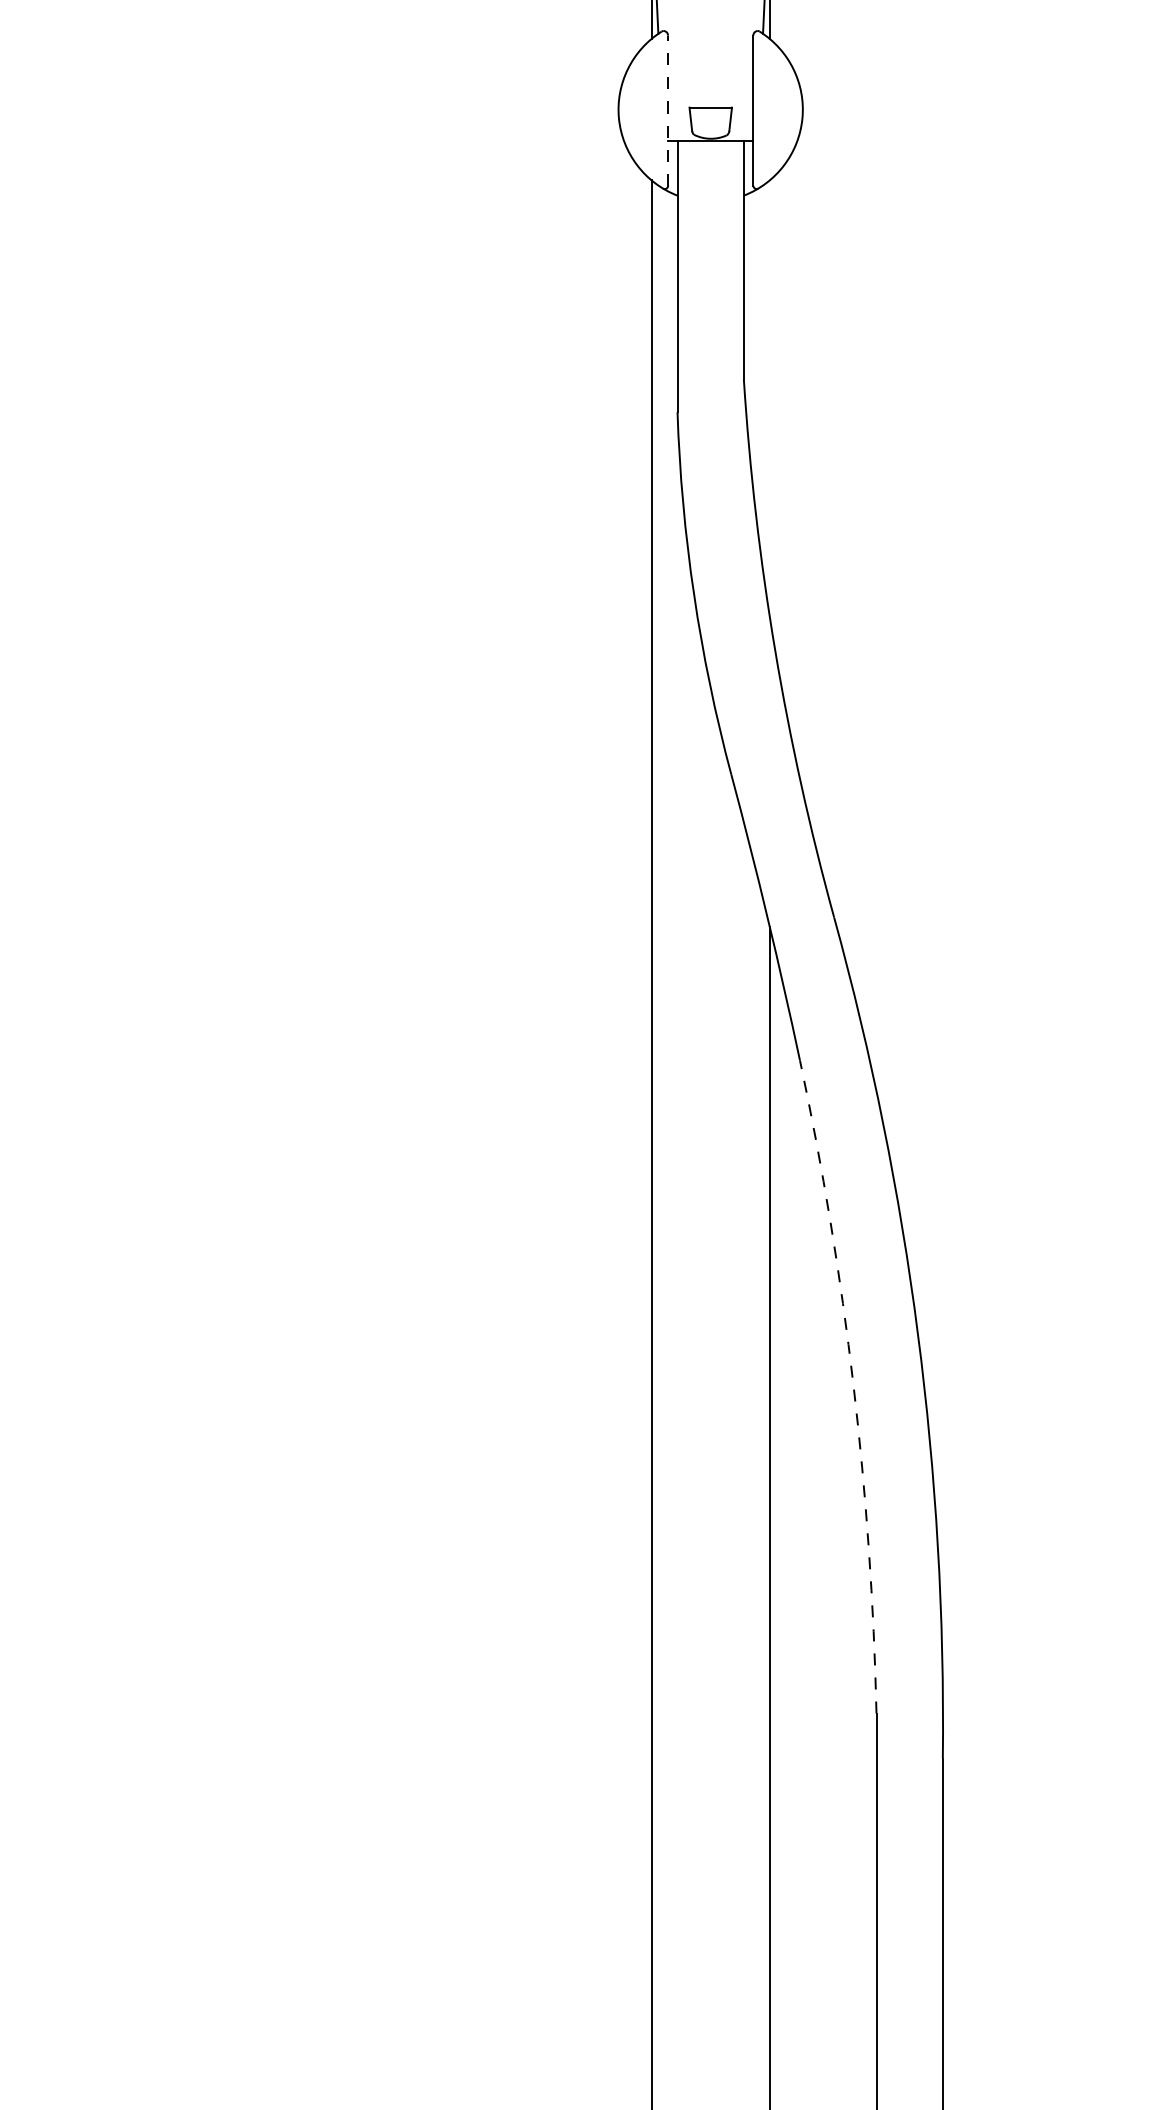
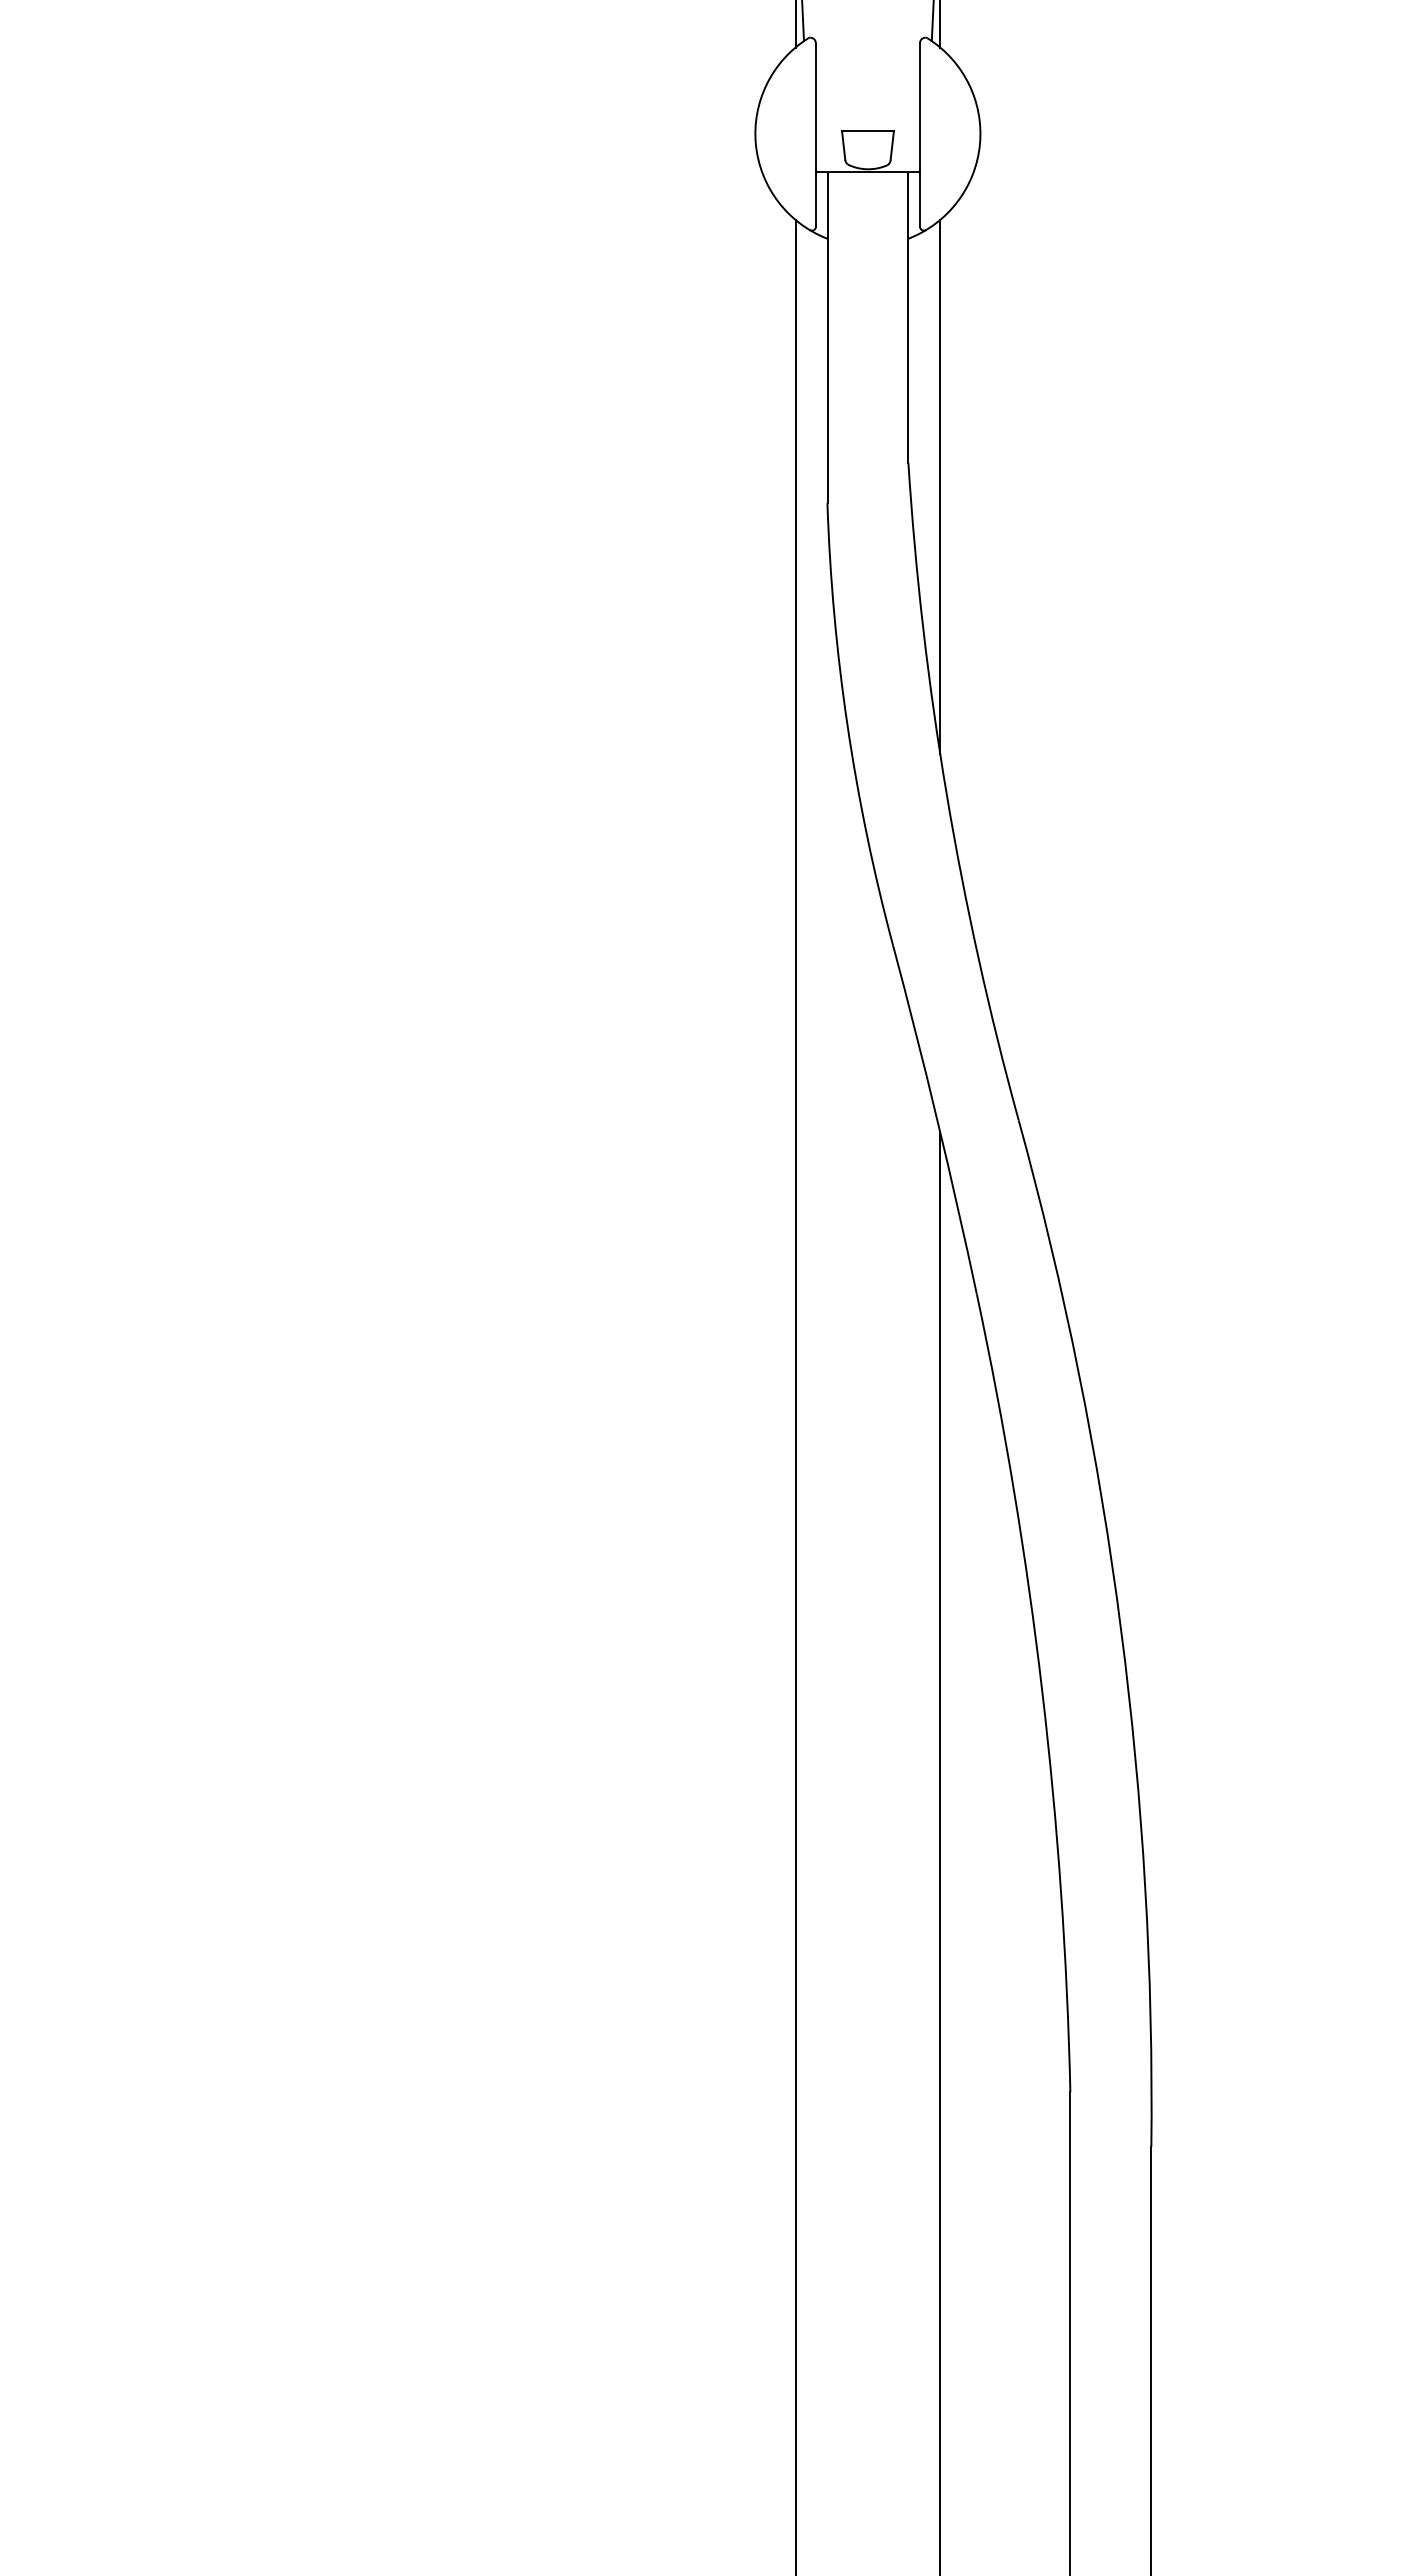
line: (667, 111) -> (815, 135), dashed -> solid
line: (770, 399) -> (940, 487), added
arc: (853, 1385) -> (1042, 1691), dashed -> solid

